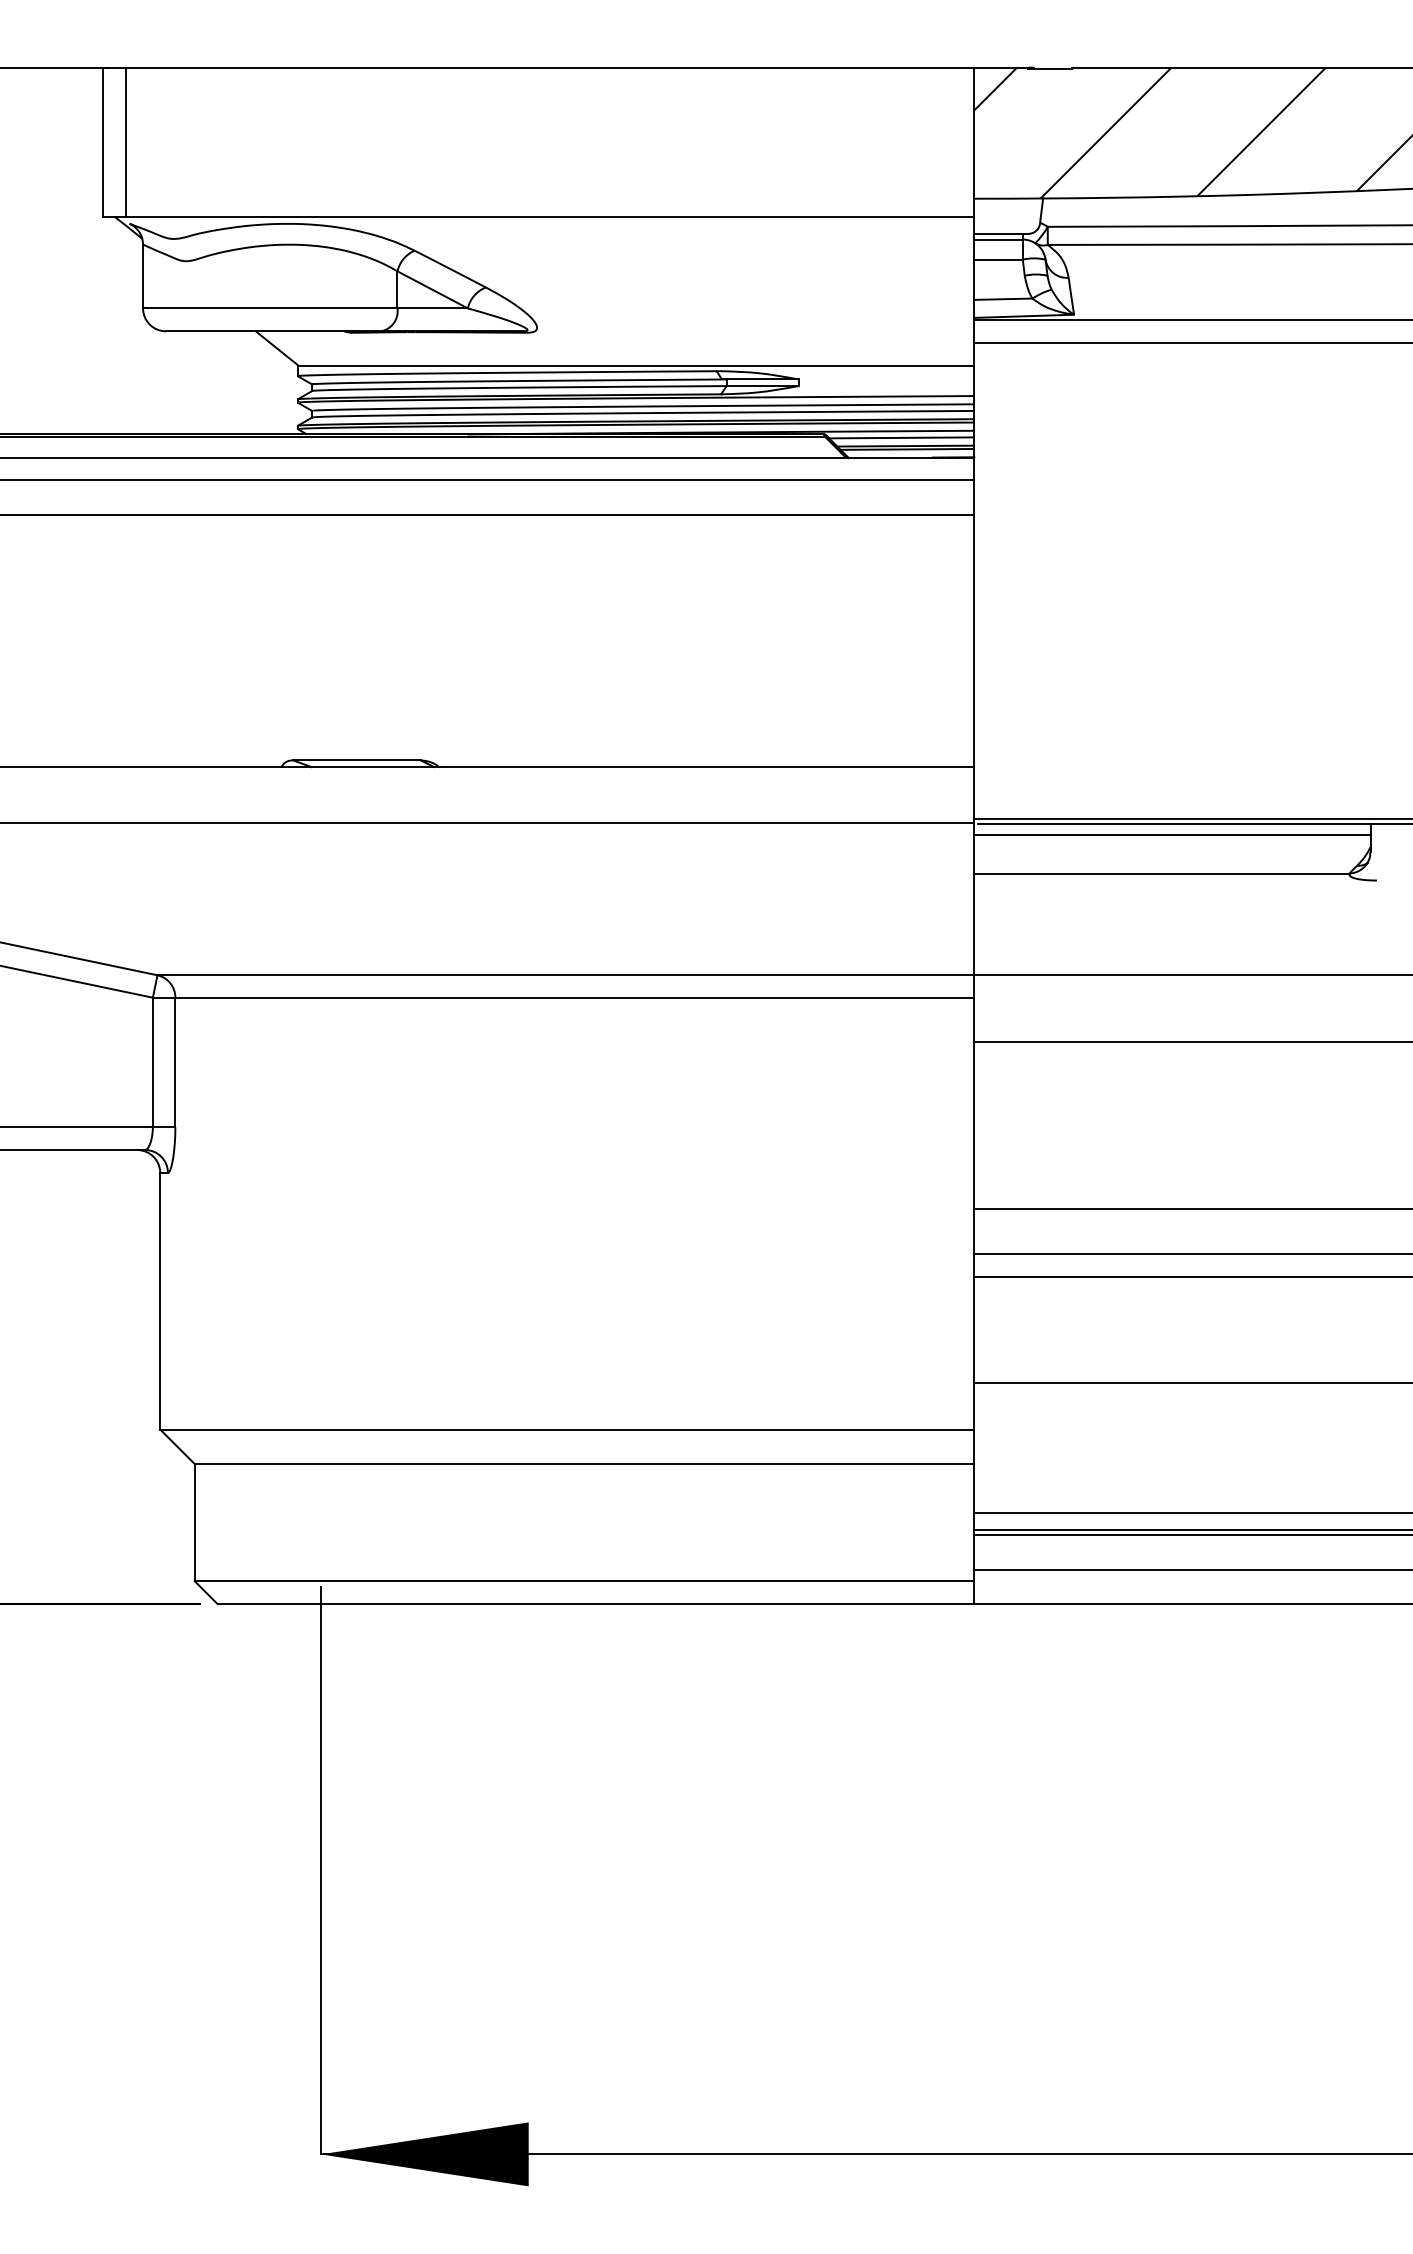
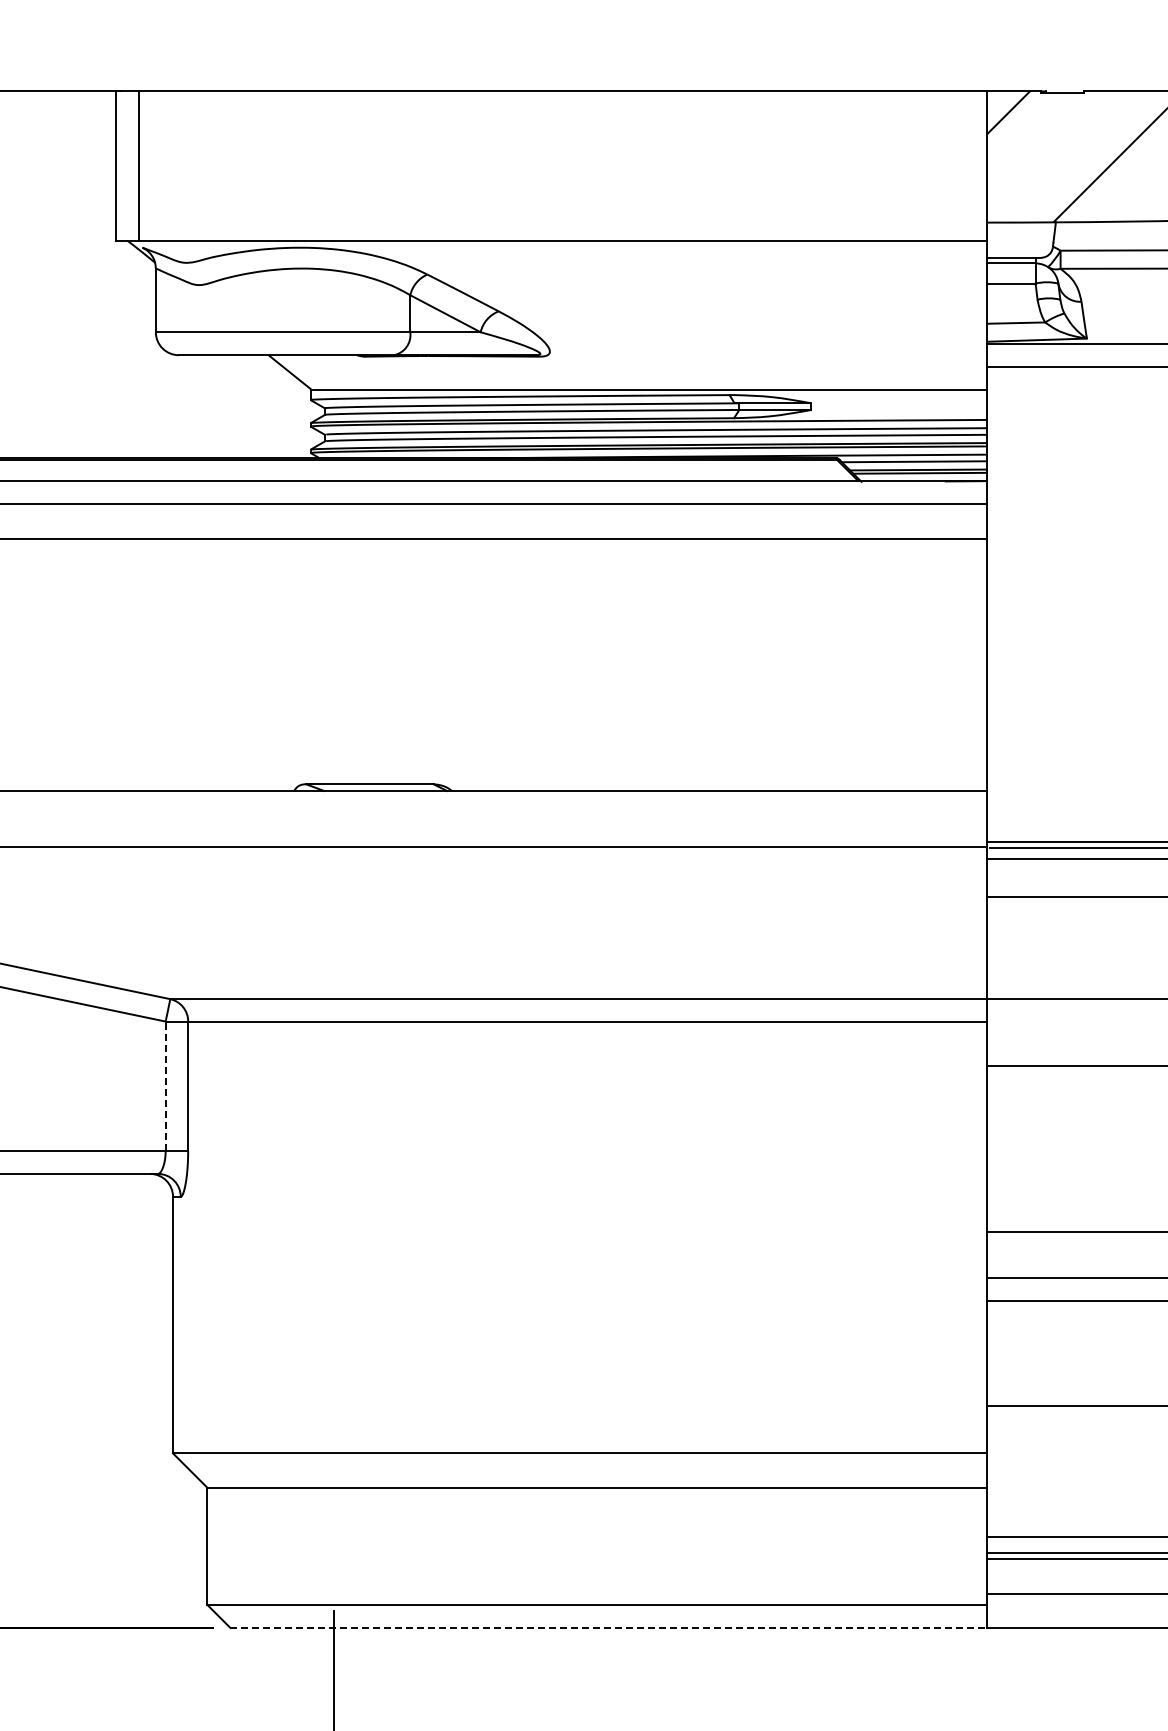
line: (152, 1062) -> (165, 1086), solid -> dashed
line: (596, 1604) -> (609, 1628), solid -> dashed

